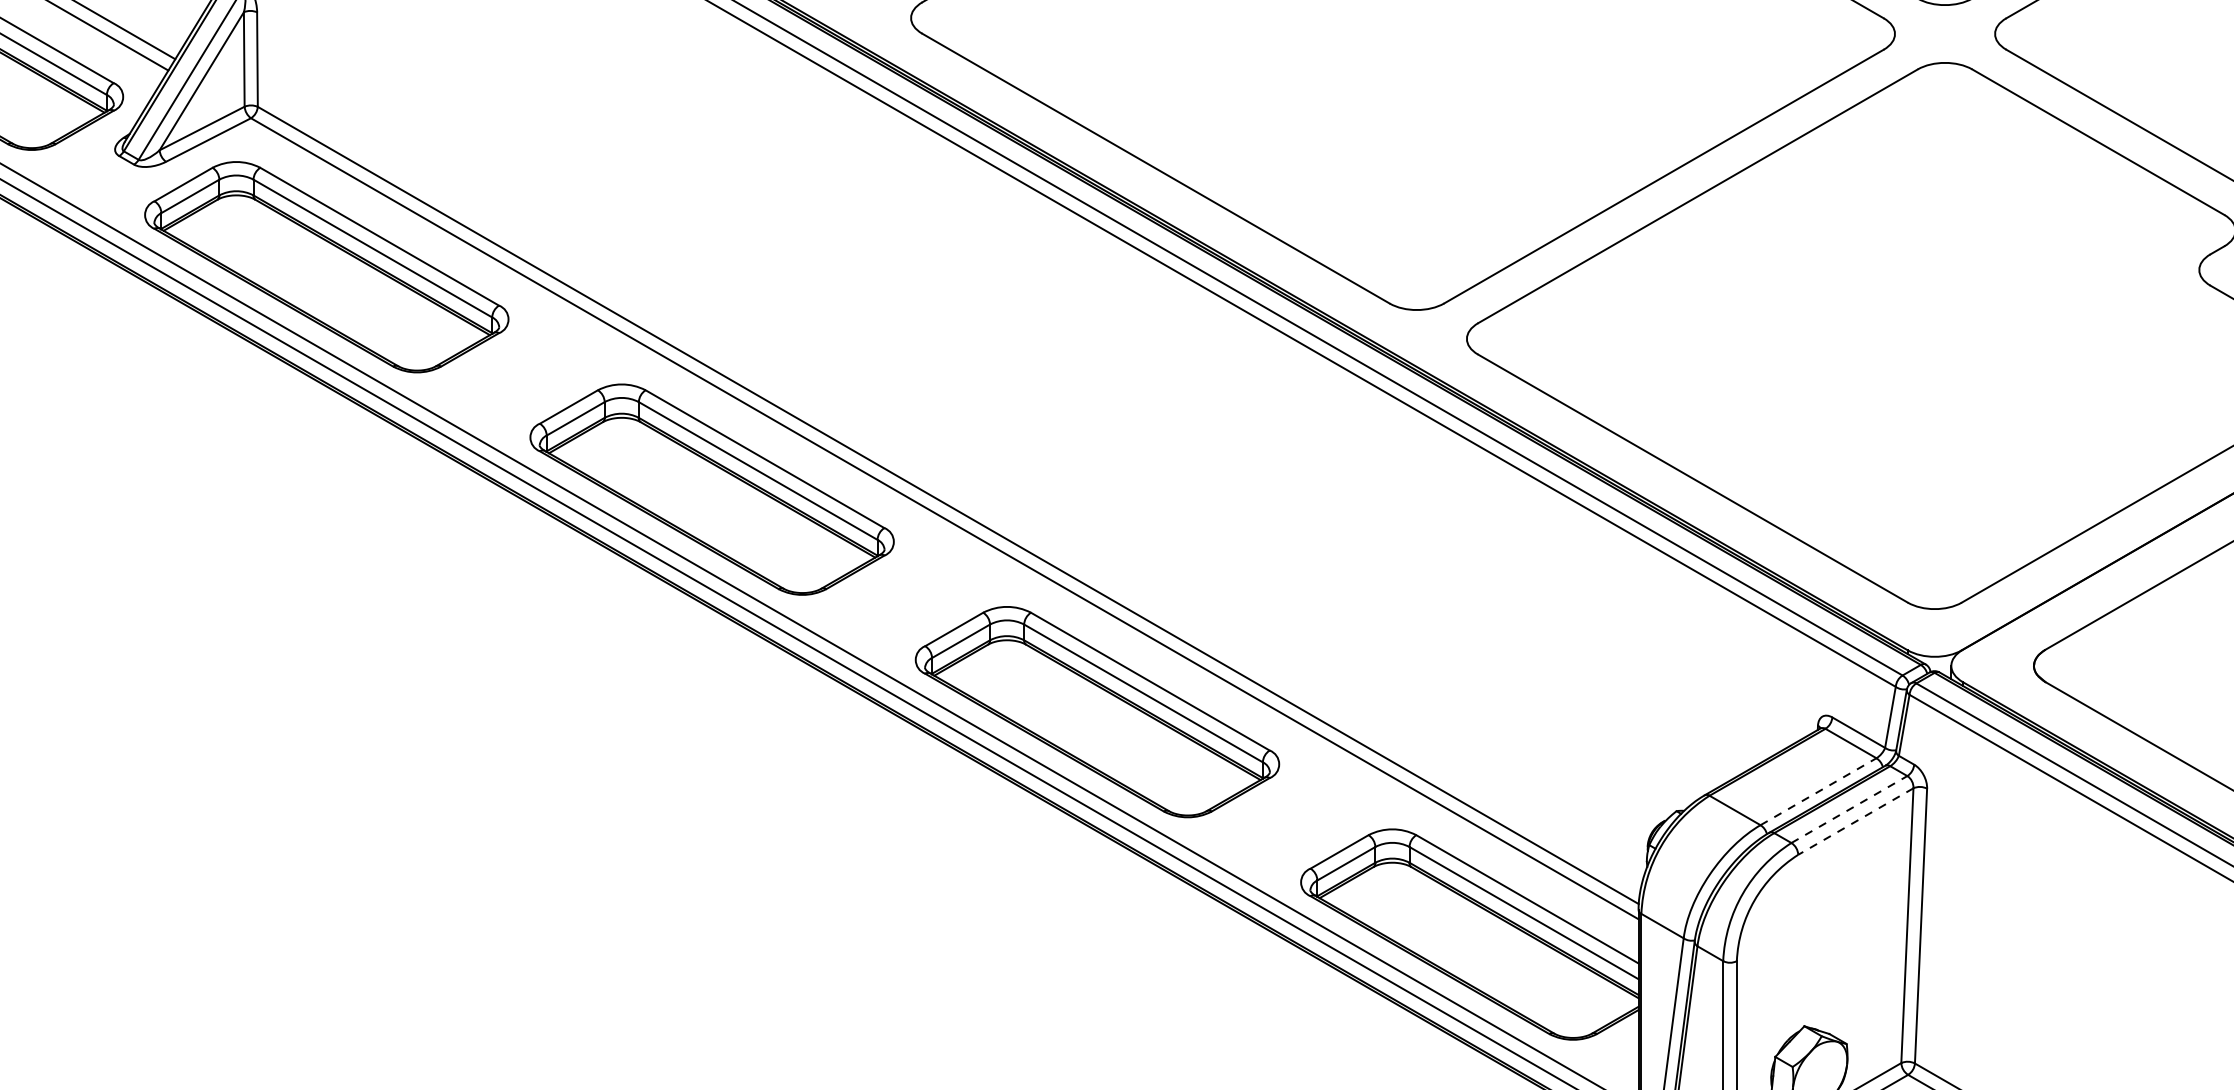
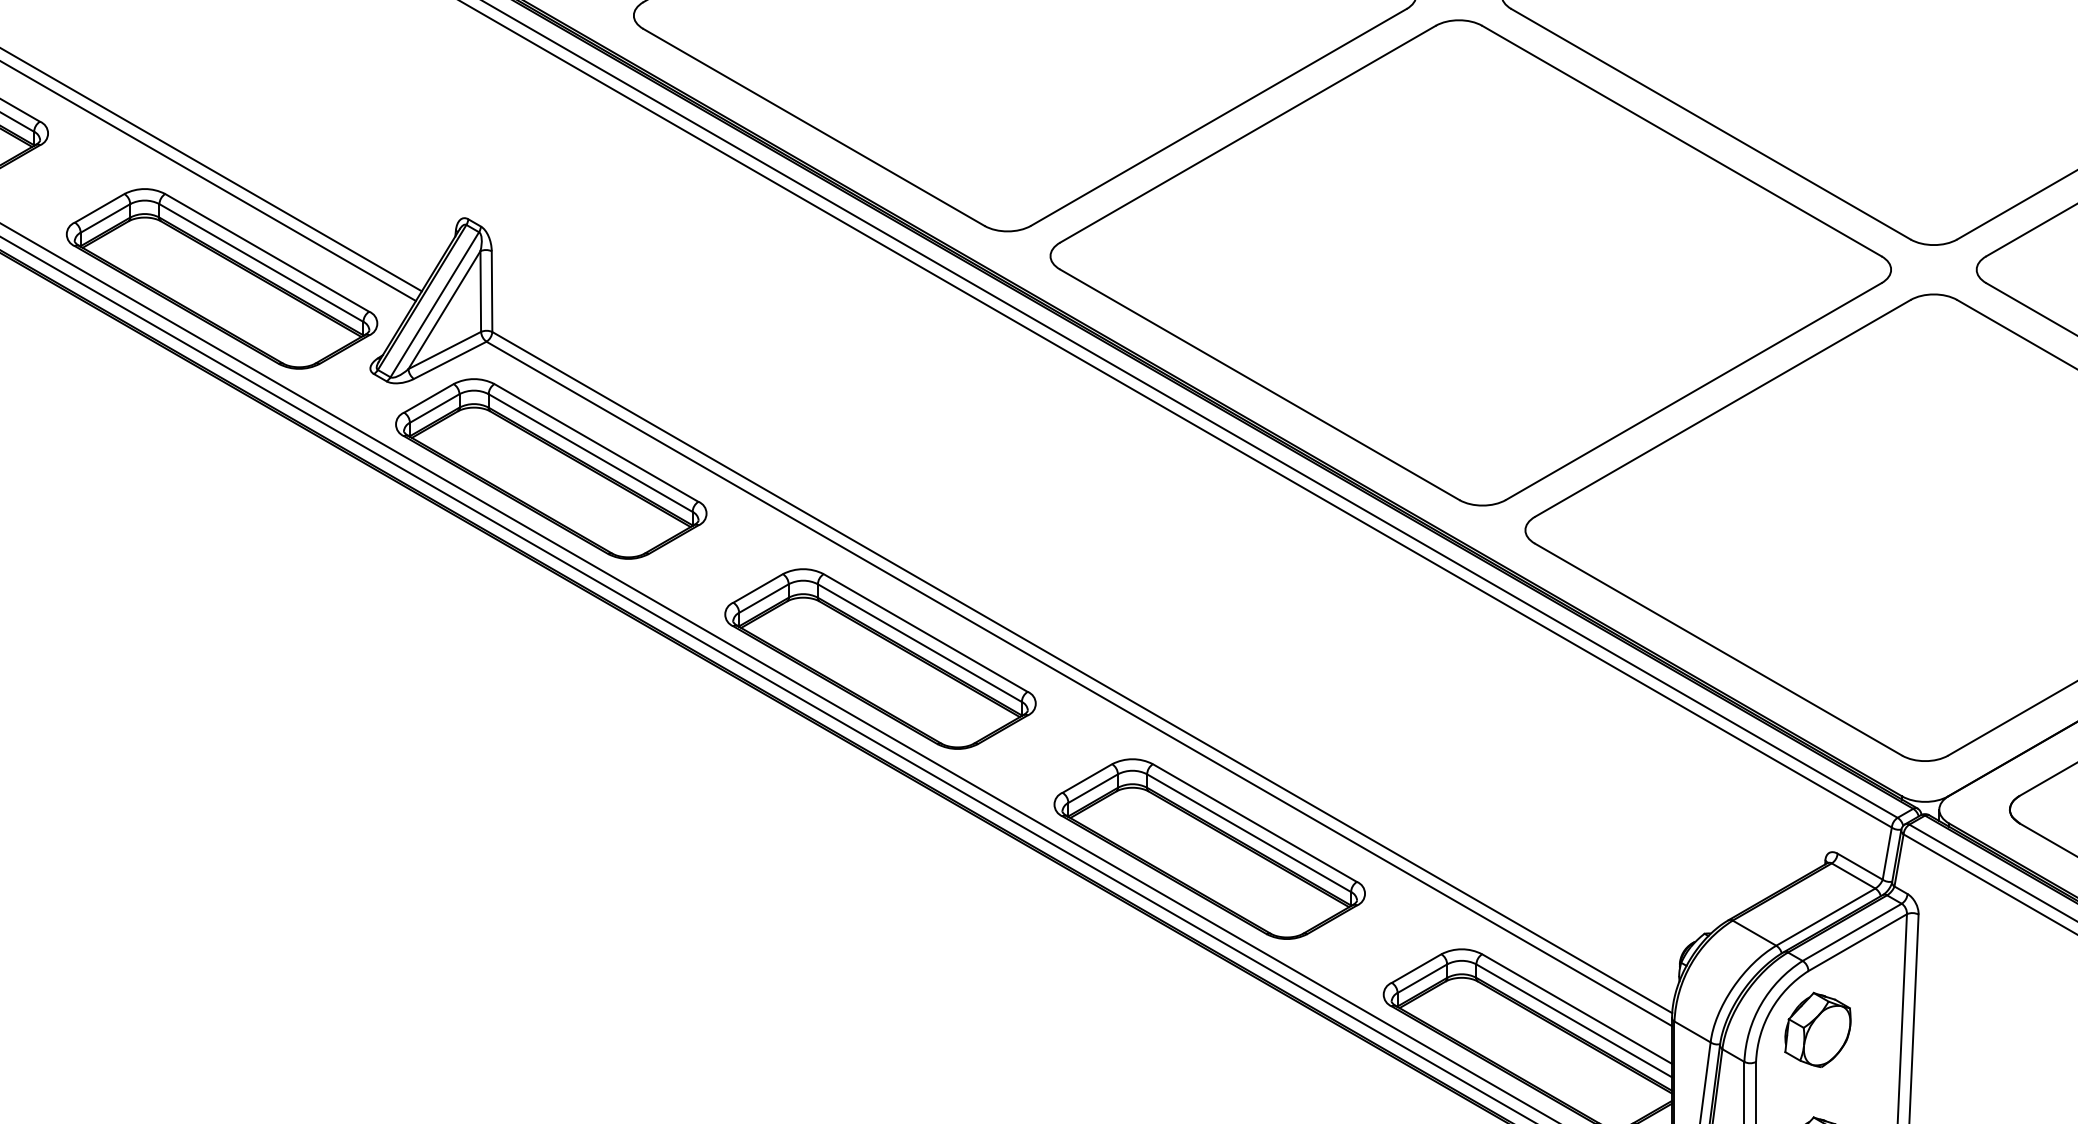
line: (1819, 790) -> (1826, 916), dashed -> solid
line: (1849, 809) -> (1852, 932), dashed -> solid
line: (1855, 821) -> (1857, 942), dashed -> solid
part: (1808, 923) -> (1817, 1029), added

